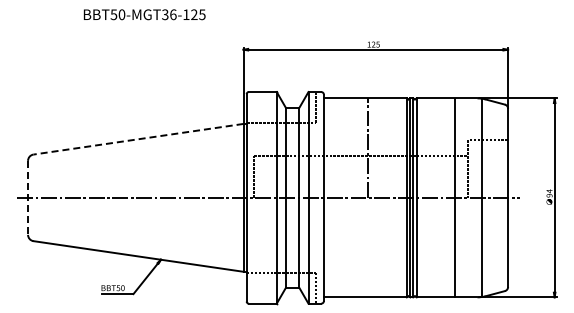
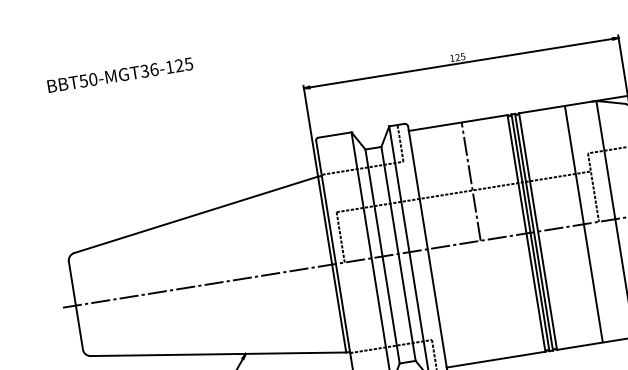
text: (144, 14) -> (120, 74), moved
line: (138, 139) -> (196, 215), dashed -> solid
line: (28, 197) -> (76, 305), dashed -> solid

